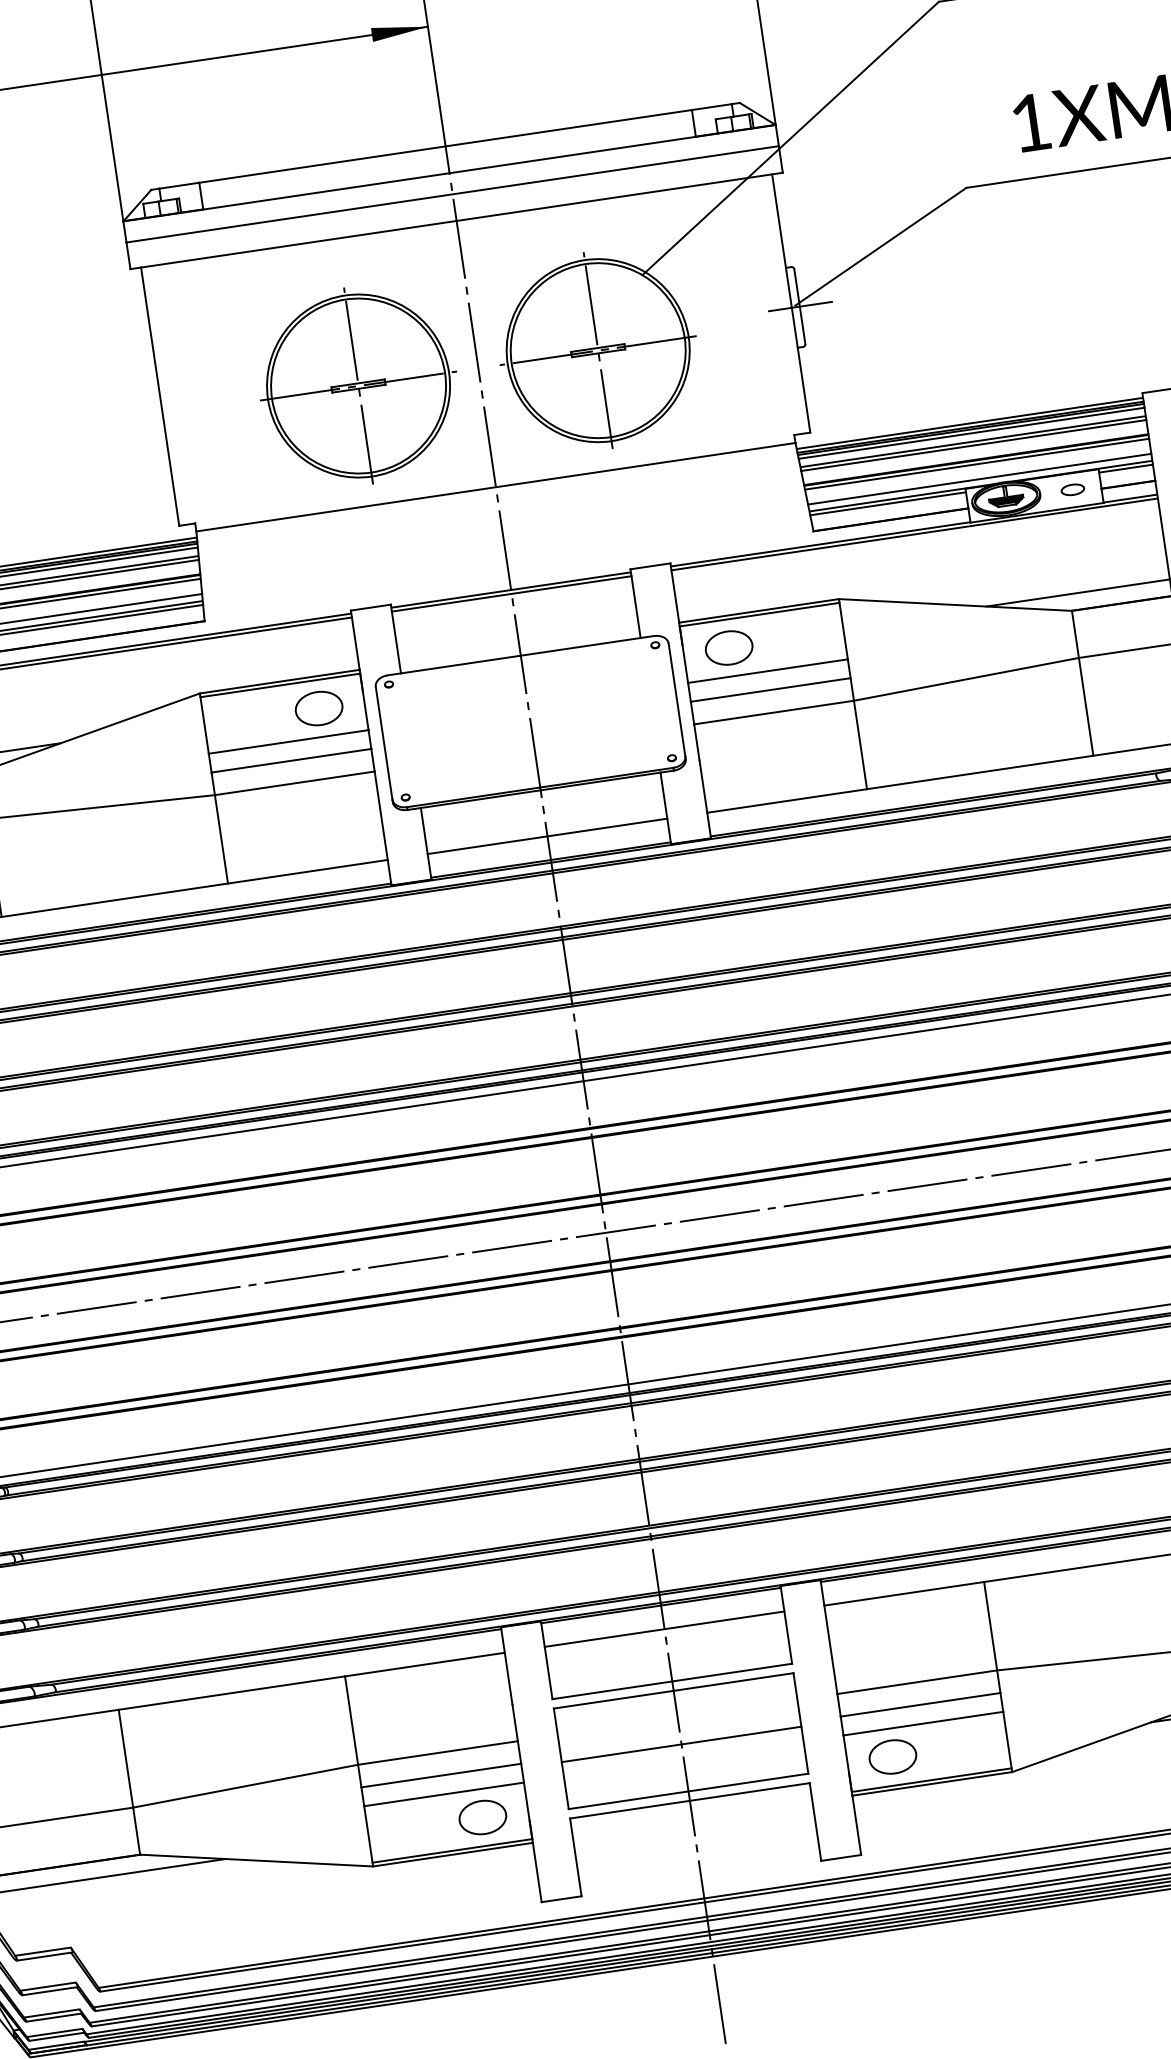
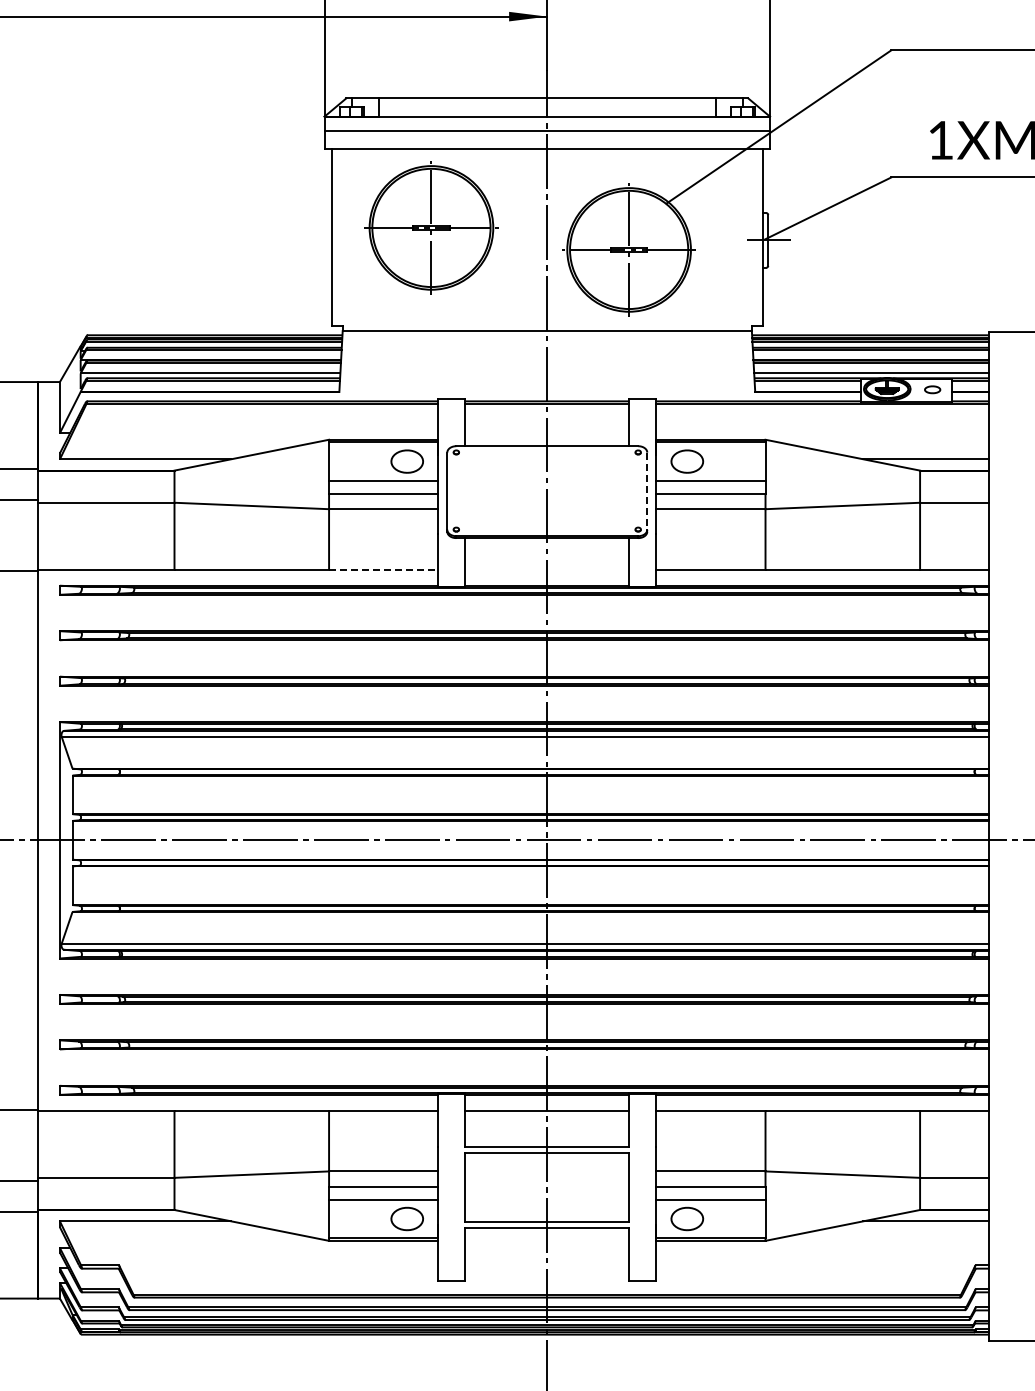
part: (358, 385) -> (431, 227), moved
line: (677, 700) -> (647, 491), solid -> dashed
line: (547, 836) -> (547, 569), removed
line: (307, 871) -> (383, 569), solid -> dashed
line: (681, 1744) -> (547, 1189), removed

